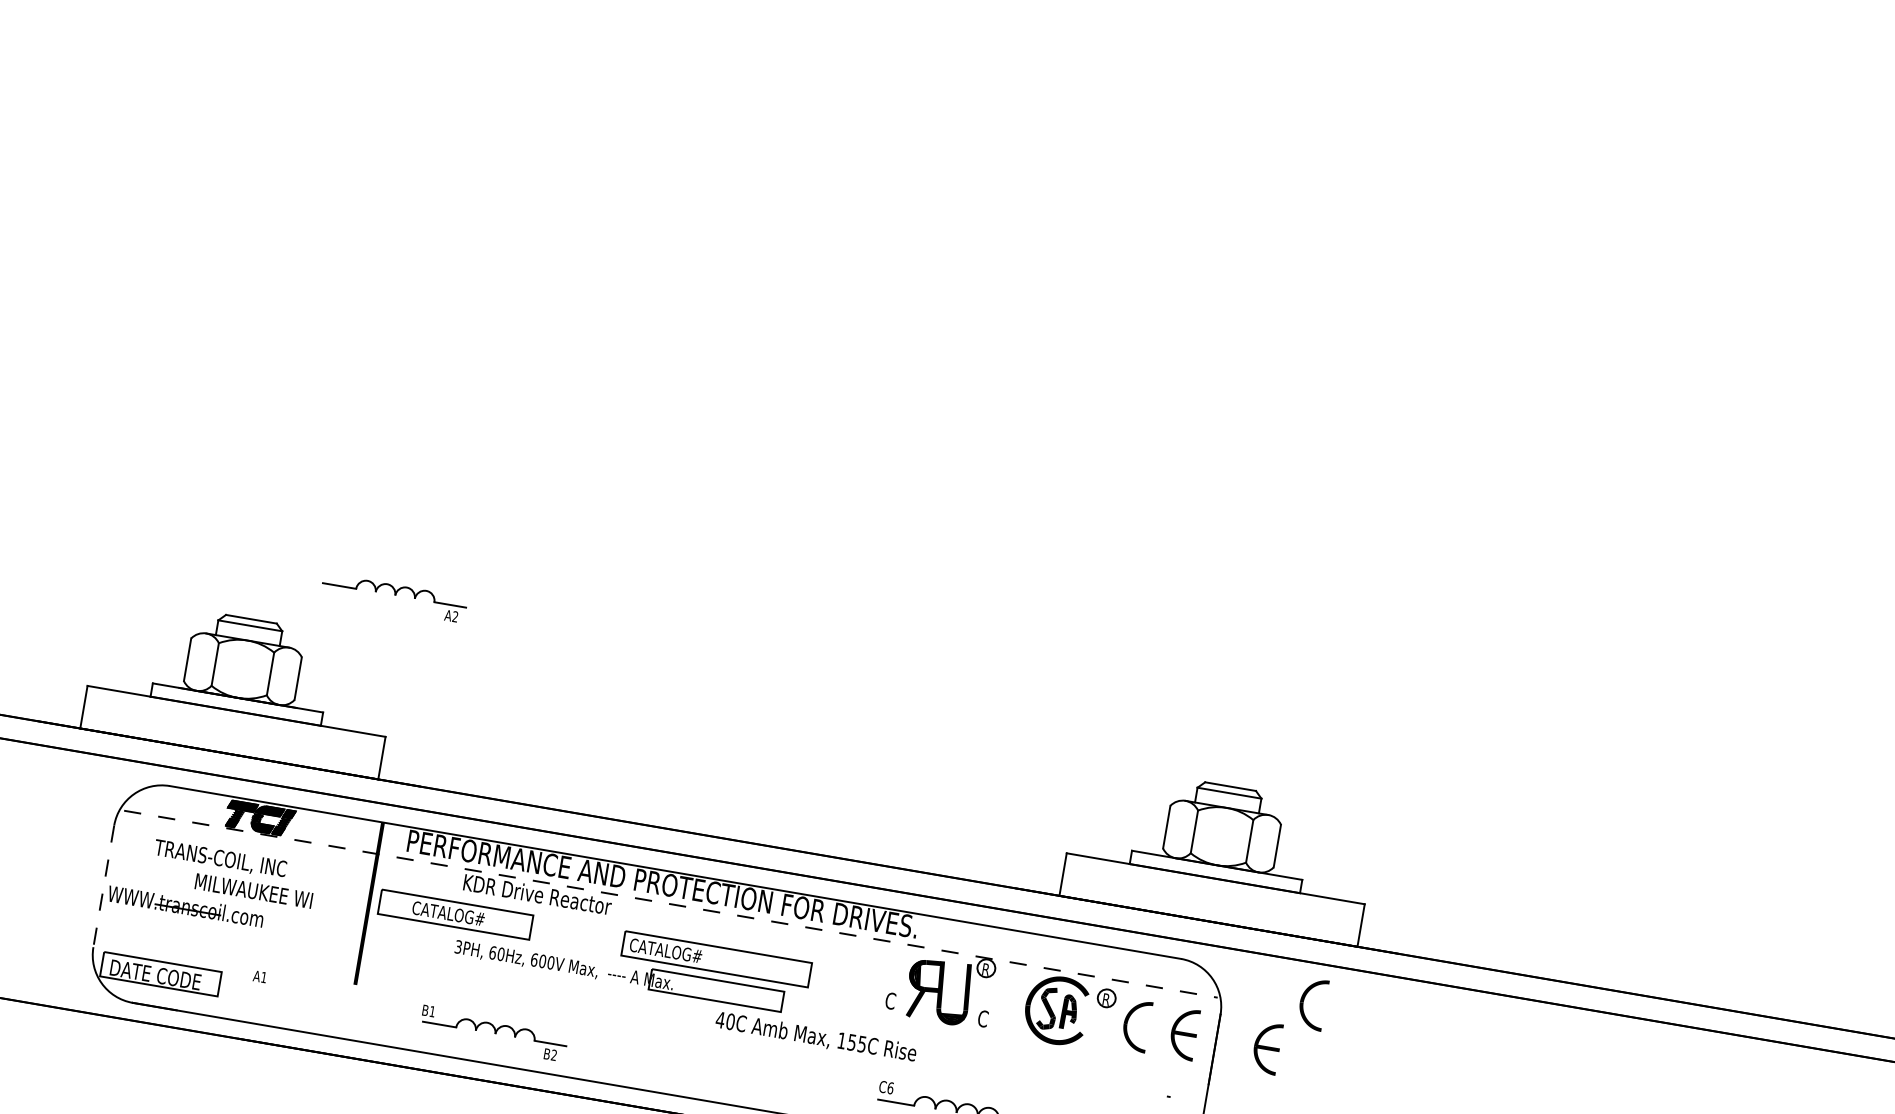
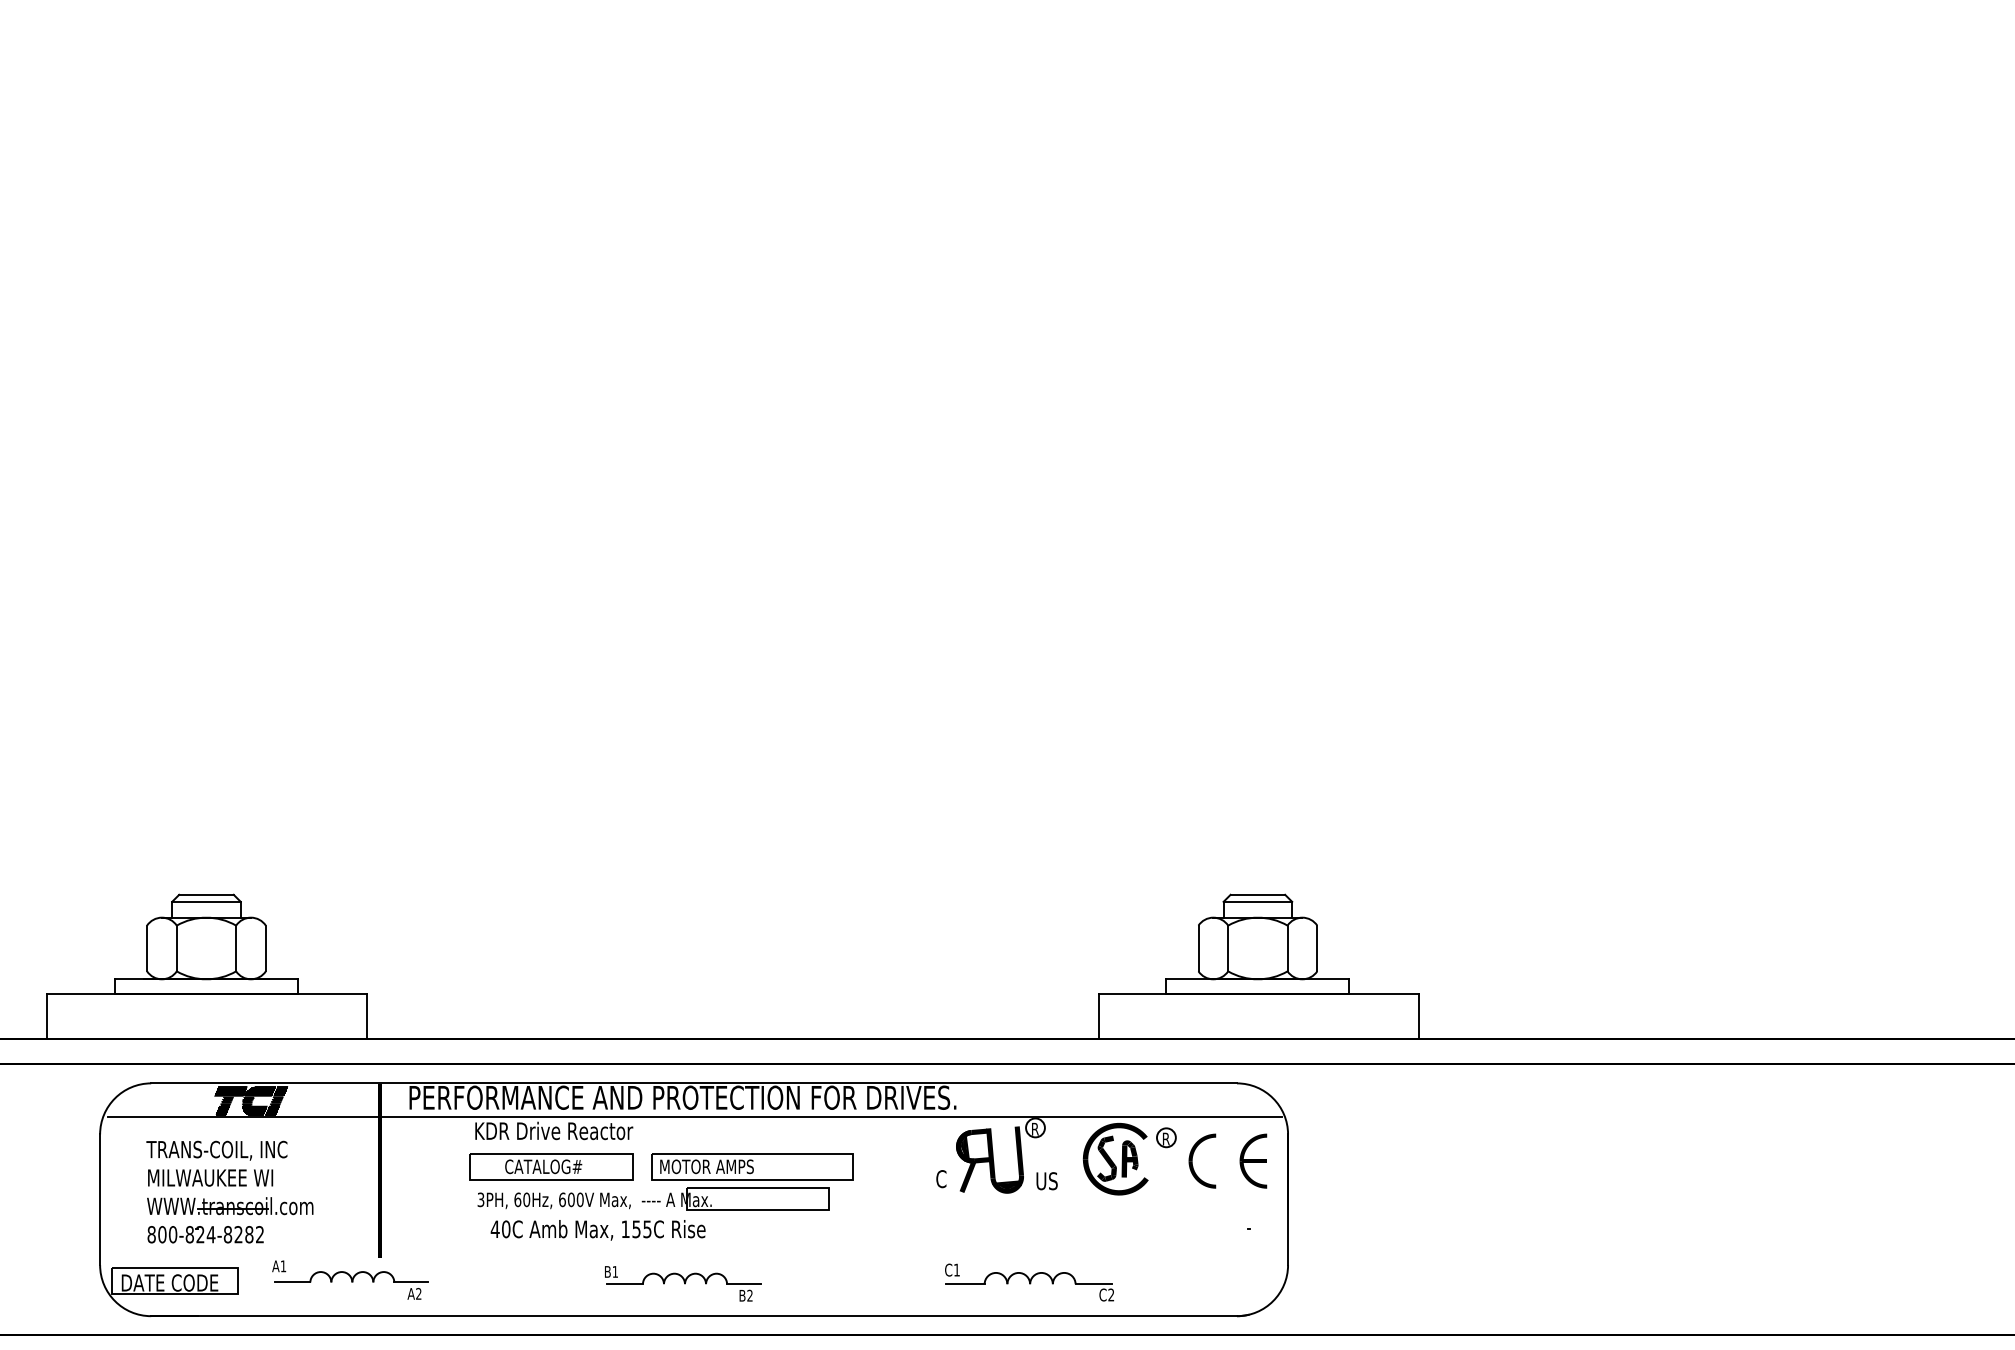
part: (394, 598) -> (351, 1285), moved
line: (104, 887) -> (100, 1200), dashed -> solid
text: (253, 890) -> (210, 1177), moved
line: (671, 904) -> (695, 1117), dashed -> solid
part: (186, 906) -> (230, 1206), moved
part: (455, 914) -> (551, 1166), moved
part: (196, 935) -> (205, 1234), added
text: (673, 951) -> (706, 1166), CATALOG# -> MOTOR AMPS
part: (1305, 998) -> (1373, 1102), removed
text: (988, 1019) -> (1046, 1181), C -> US
part: (494, 1033) -> (683, 1283), moved
text: (815, 1037) -> (597, 1230), moved
part: (1267, 1047) -> (1342, 1160), removed
text: (891, 1087) -> (957, 1269), C6 -> C1

